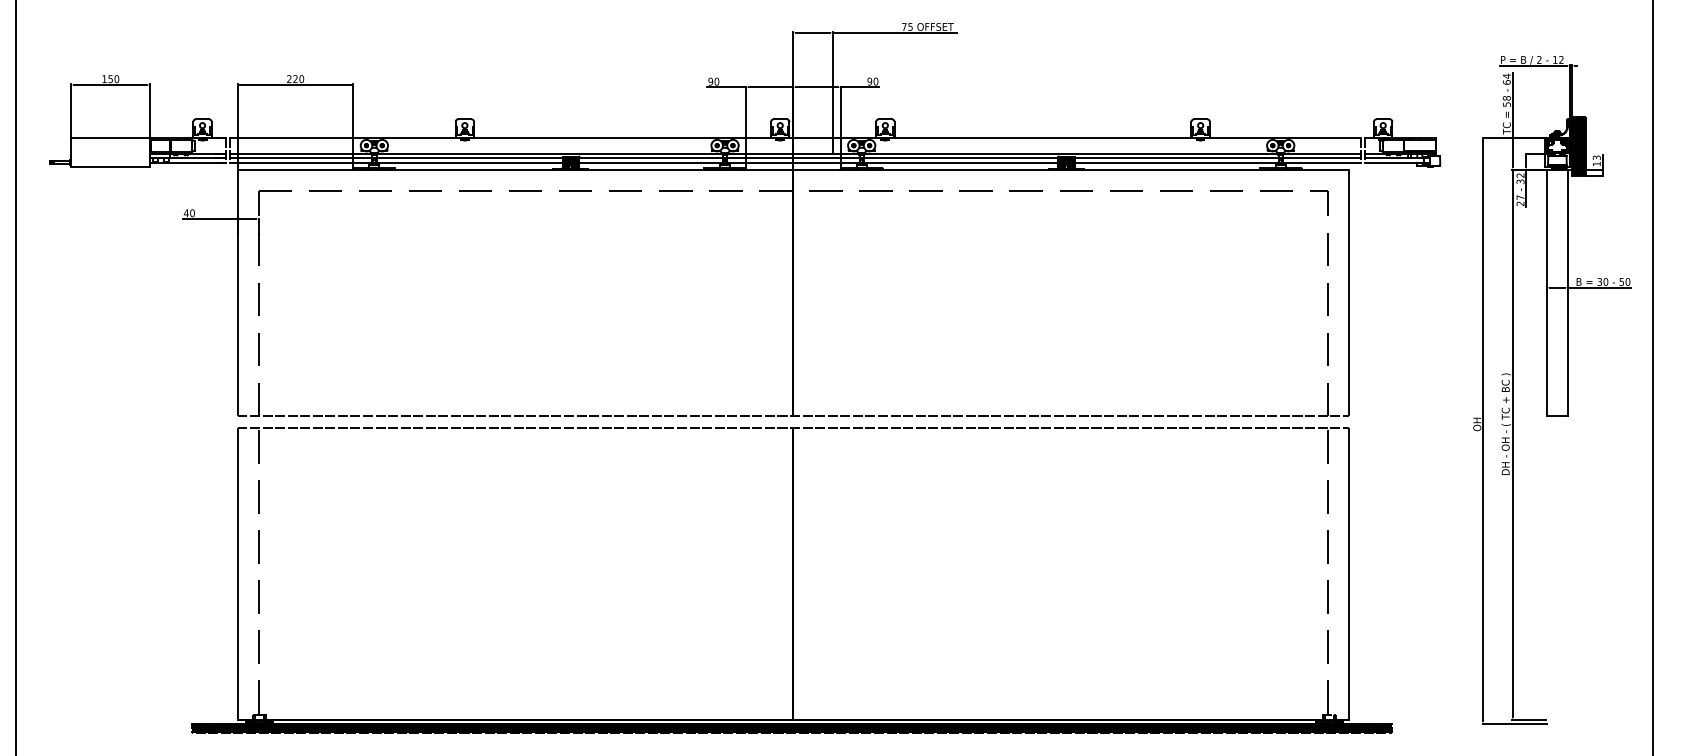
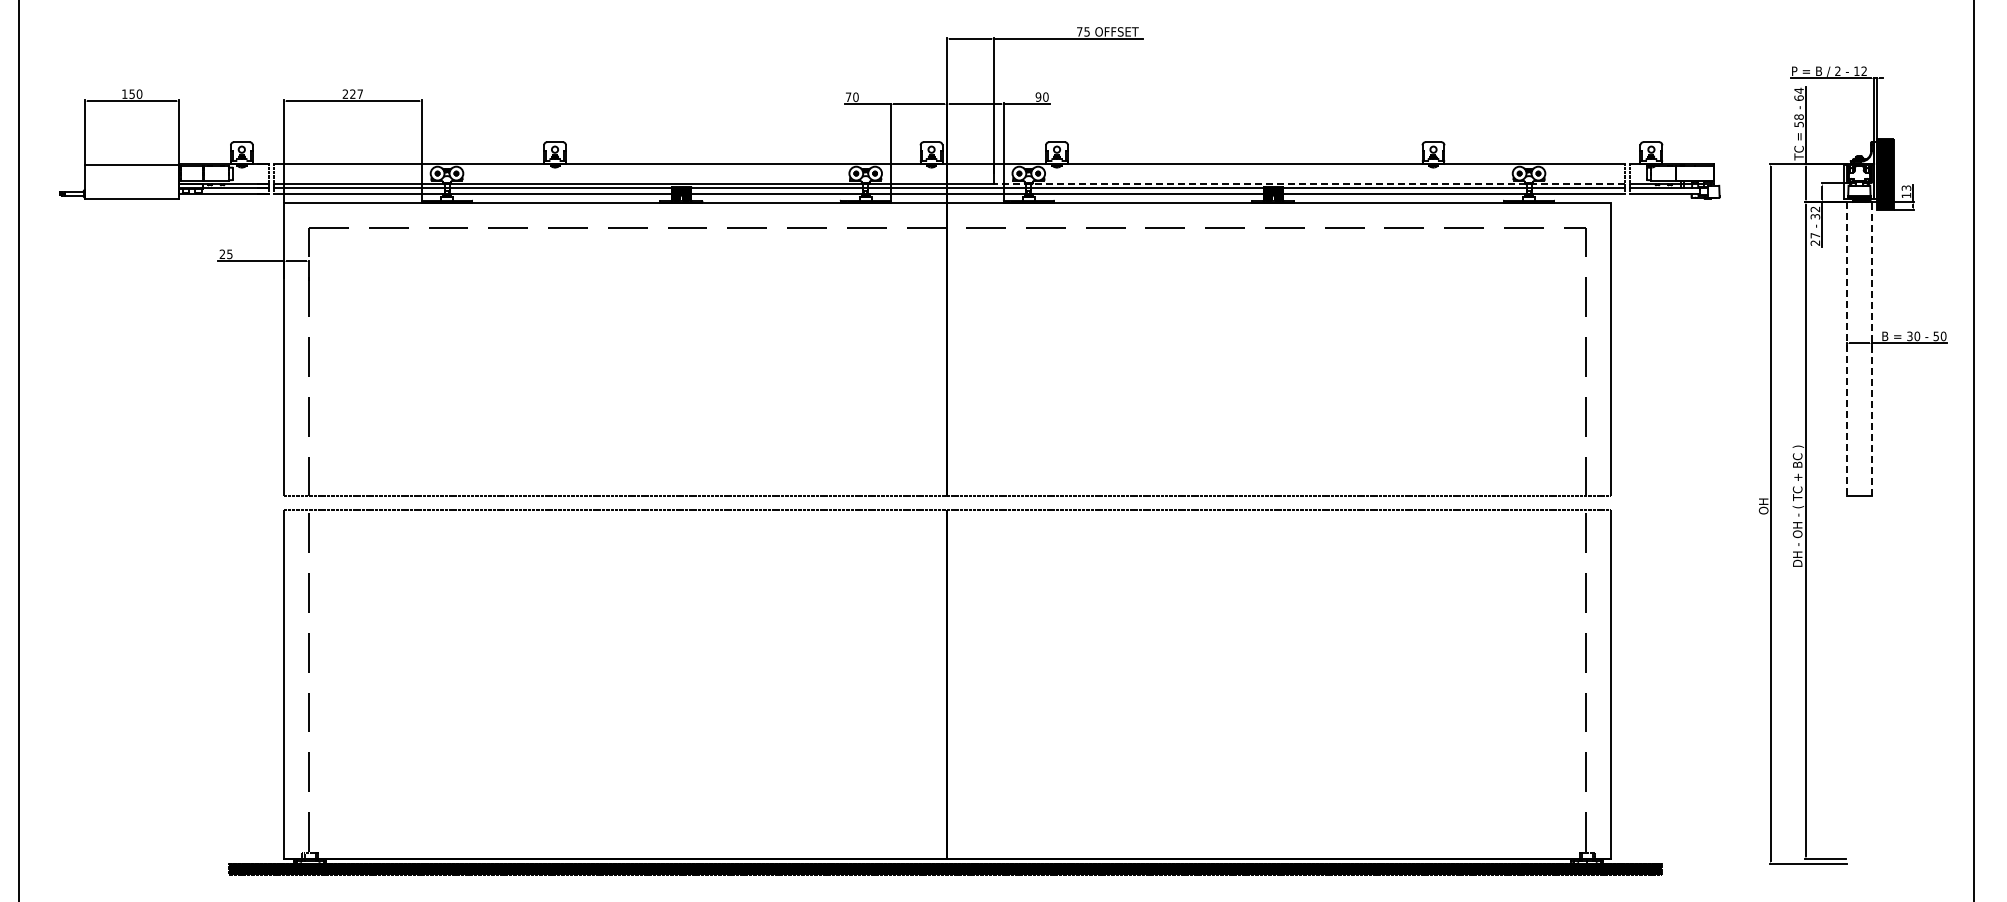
text: (301, 78) -> (360, 93), 220 -> 227
text: (710, 81) -> (848, 97), 90 -> 70
line: (1096, 153) -> (1309, 183), solid -> dashed
text: (188, 213) -> (225, 254), 40 -> 25
line: (1546, 292) -> (1846, 349), solid -> dashed
line: (1567, 292) -> (1871, 348), solid -> dashed

